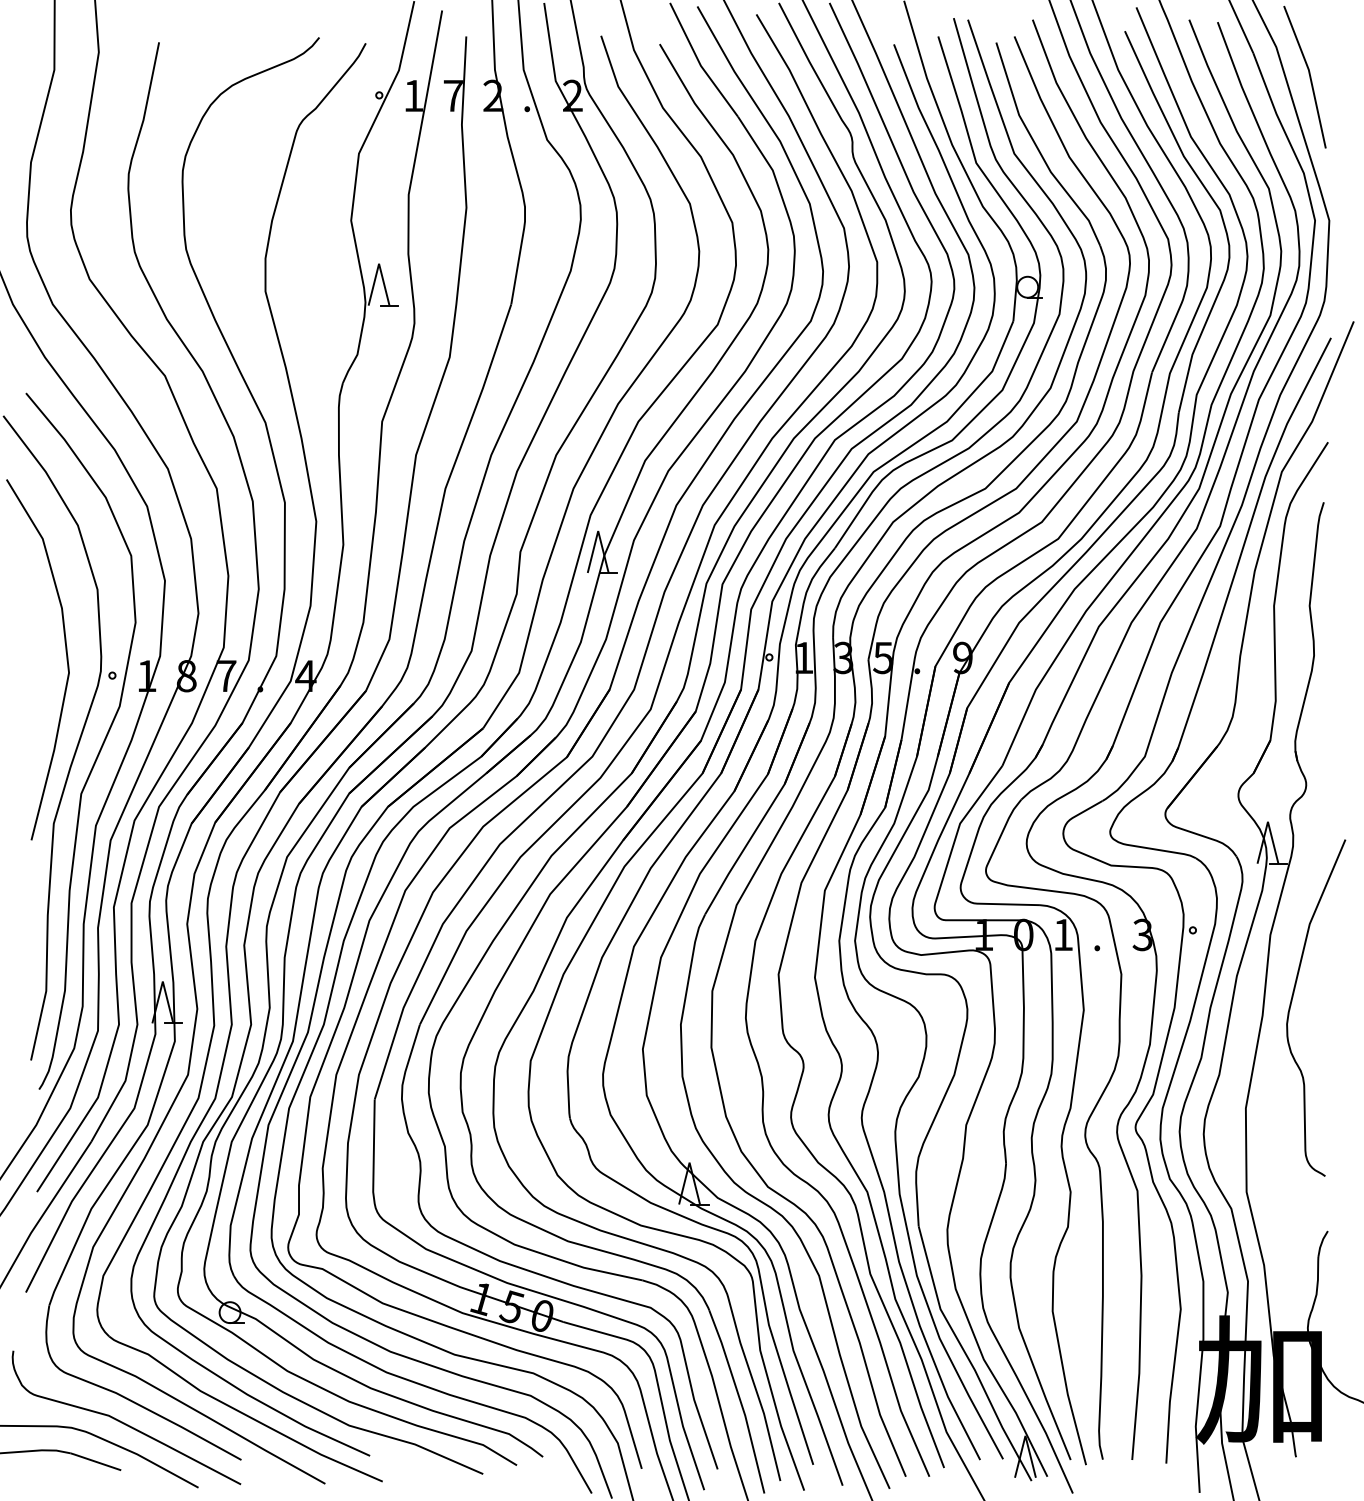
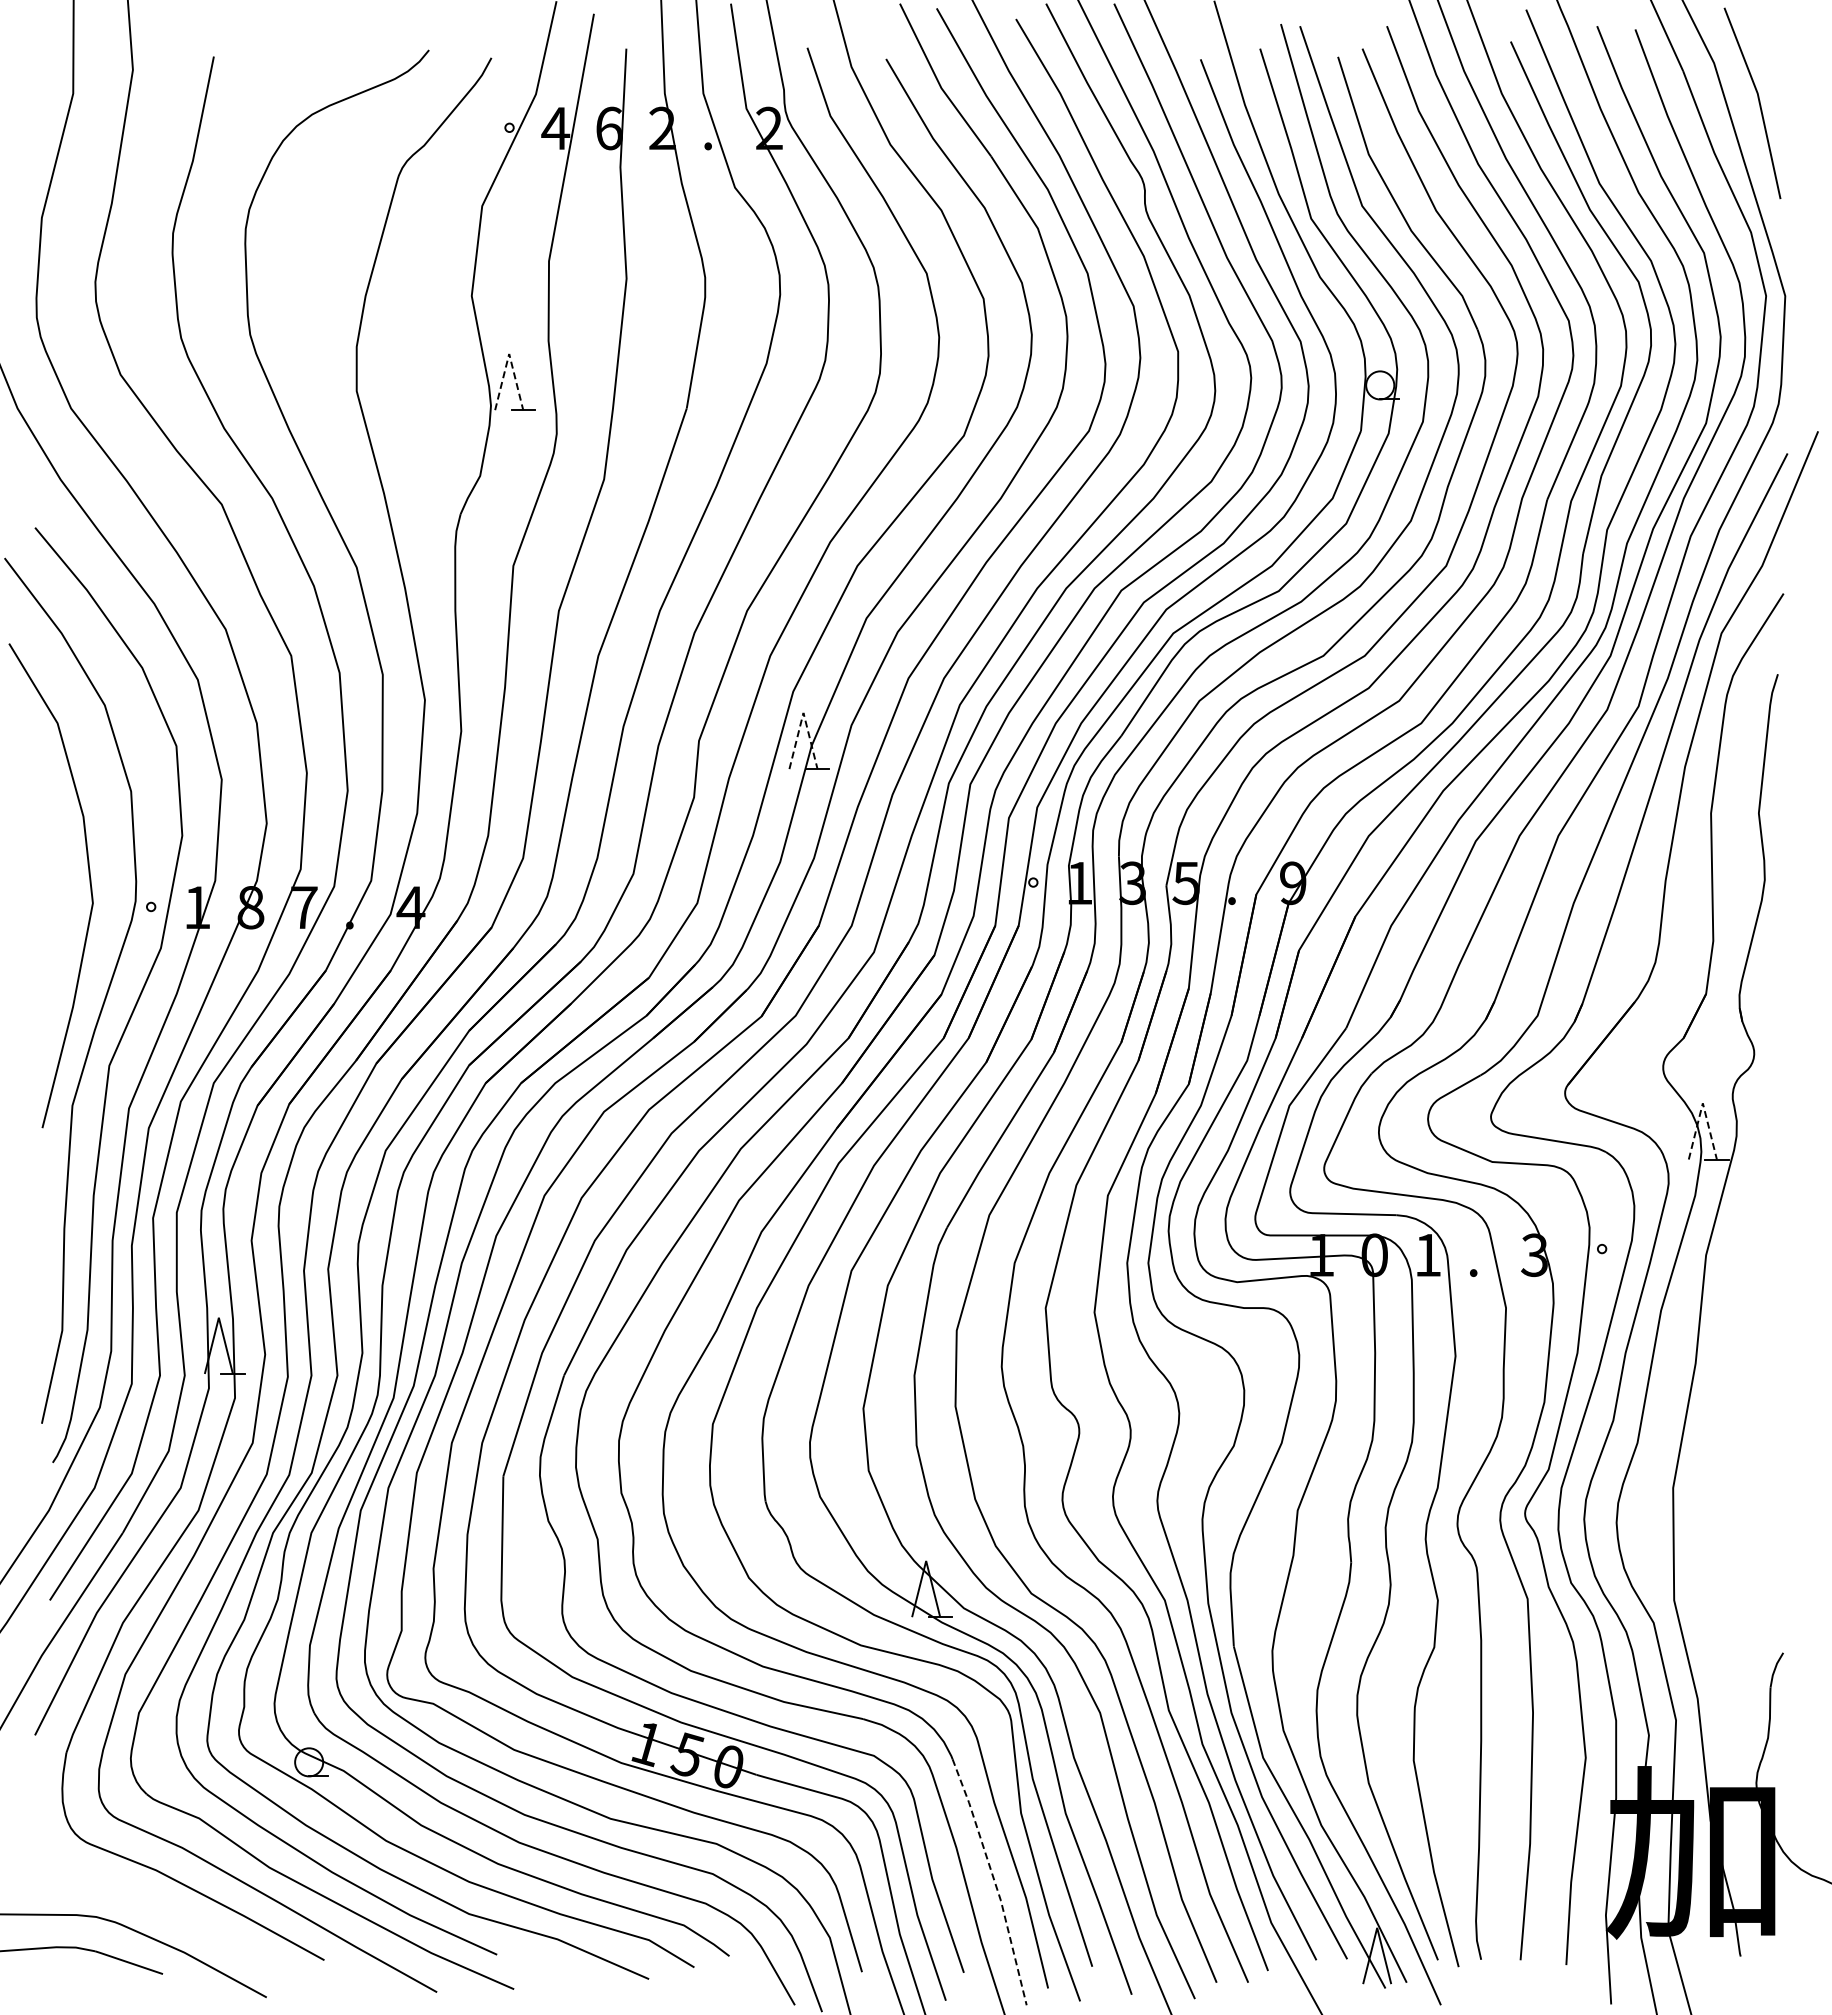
text: (413, 95) -> (555, 128), 1 -> 4
text: (453, 95) -> (609, 128), 7 -> 6
line: (379, 263) -> (509, 353), solid -> dashed
line: (598, 530) -> (803, 712), solid -> dashed
line: (1267, 821) -> (1702, 1103), solid -> dashed
curve: (1292, 1001) -> (1735, 1344), removed
line: (740, 1400) -> (994, 1880), solid -> dashed
curve: (124, 1422) -> (167, 1910), removed

